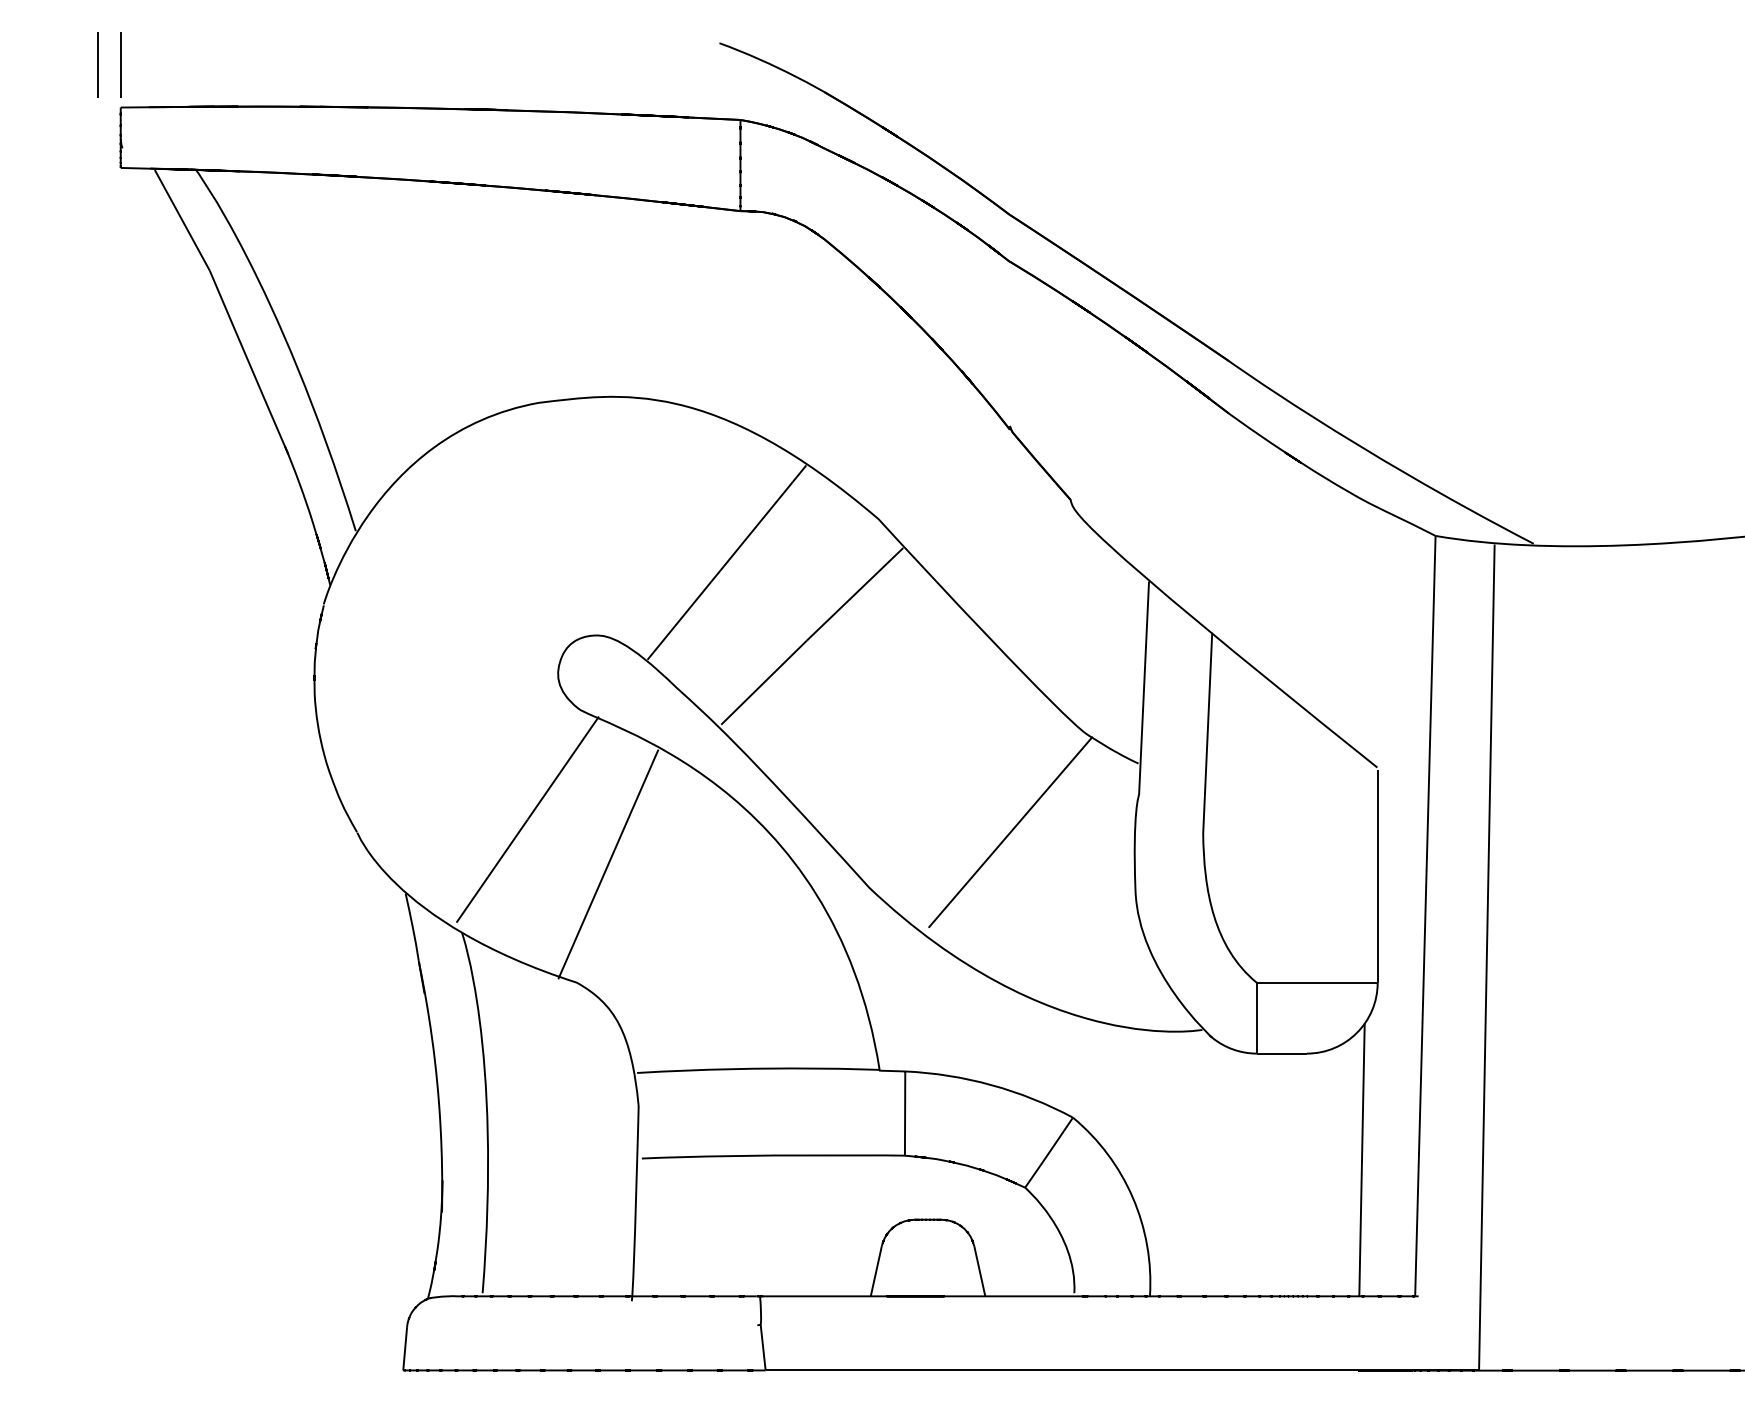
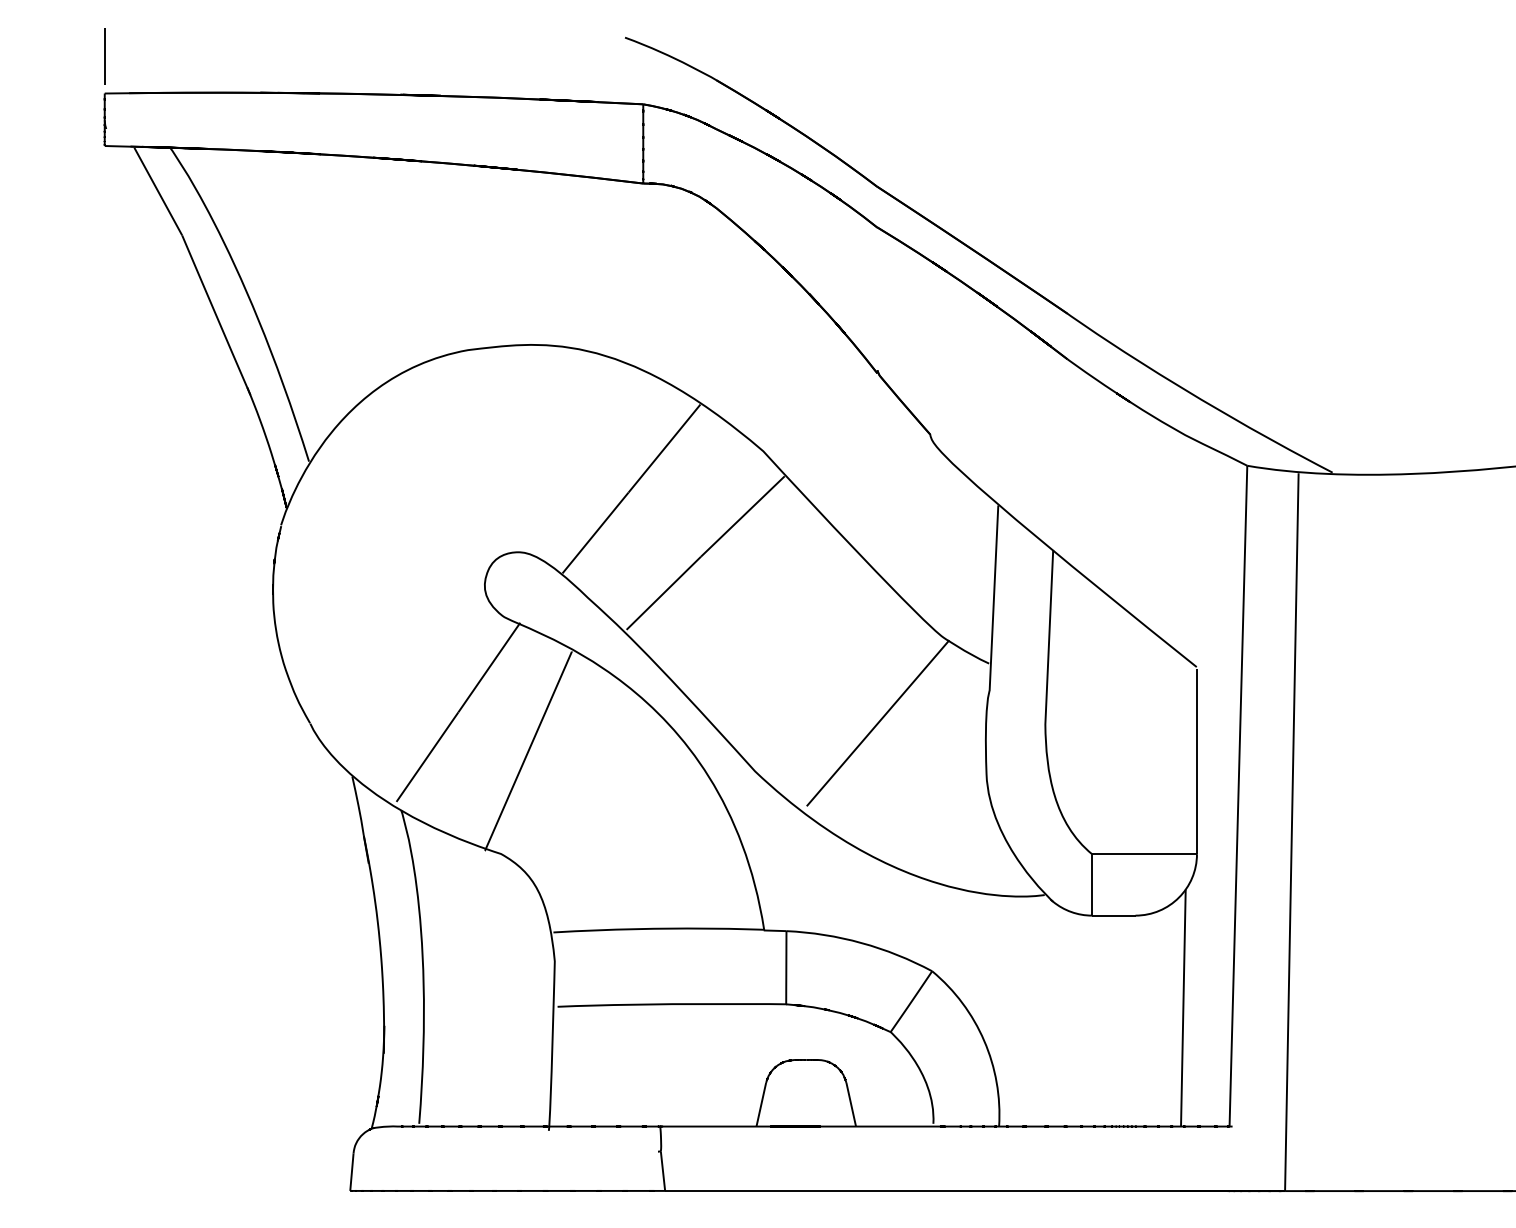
line: (97, 64) -> (84, 56), removed

